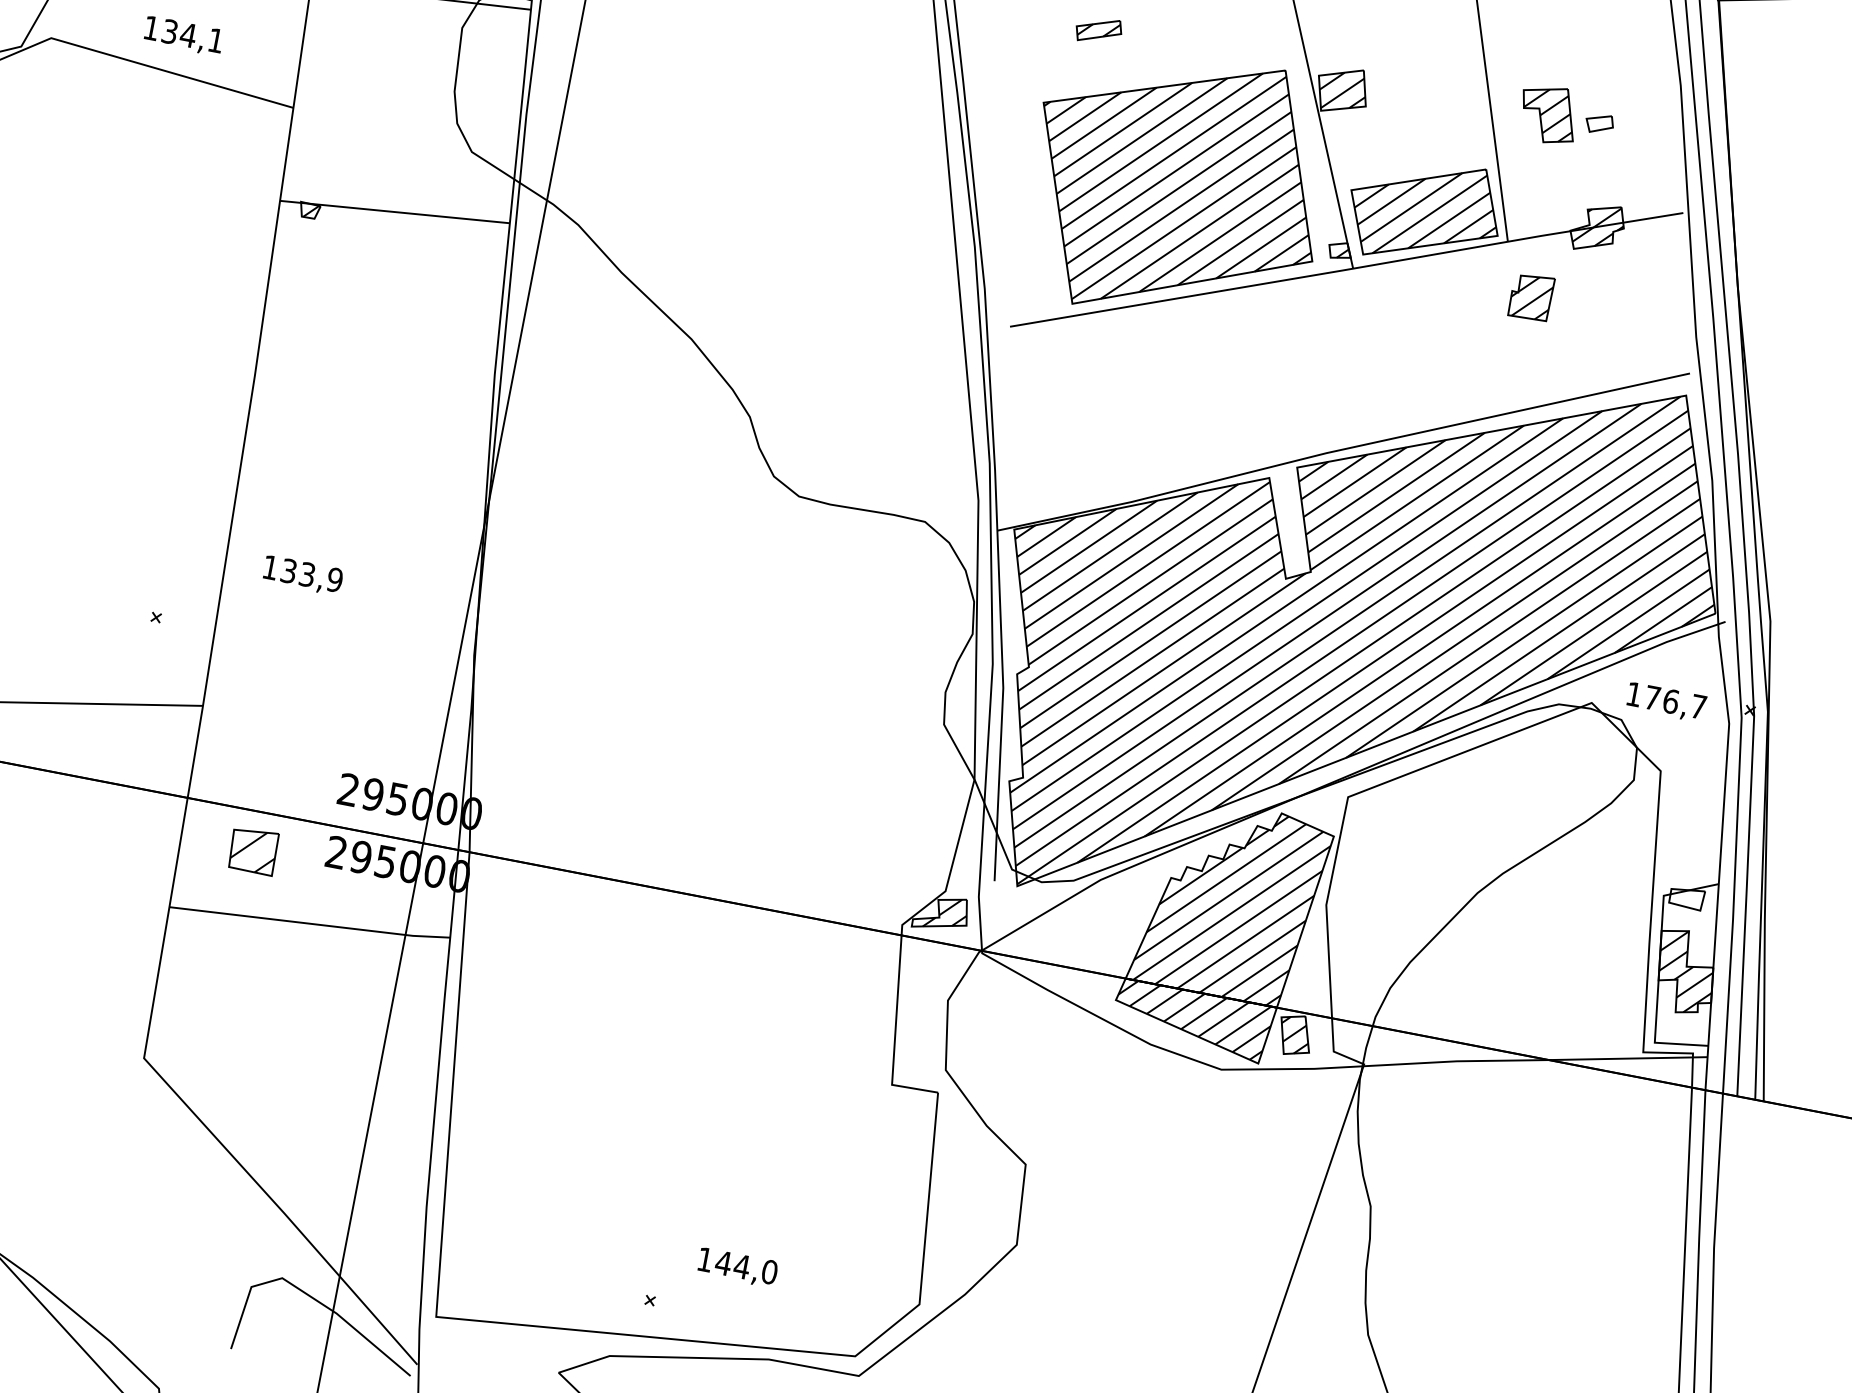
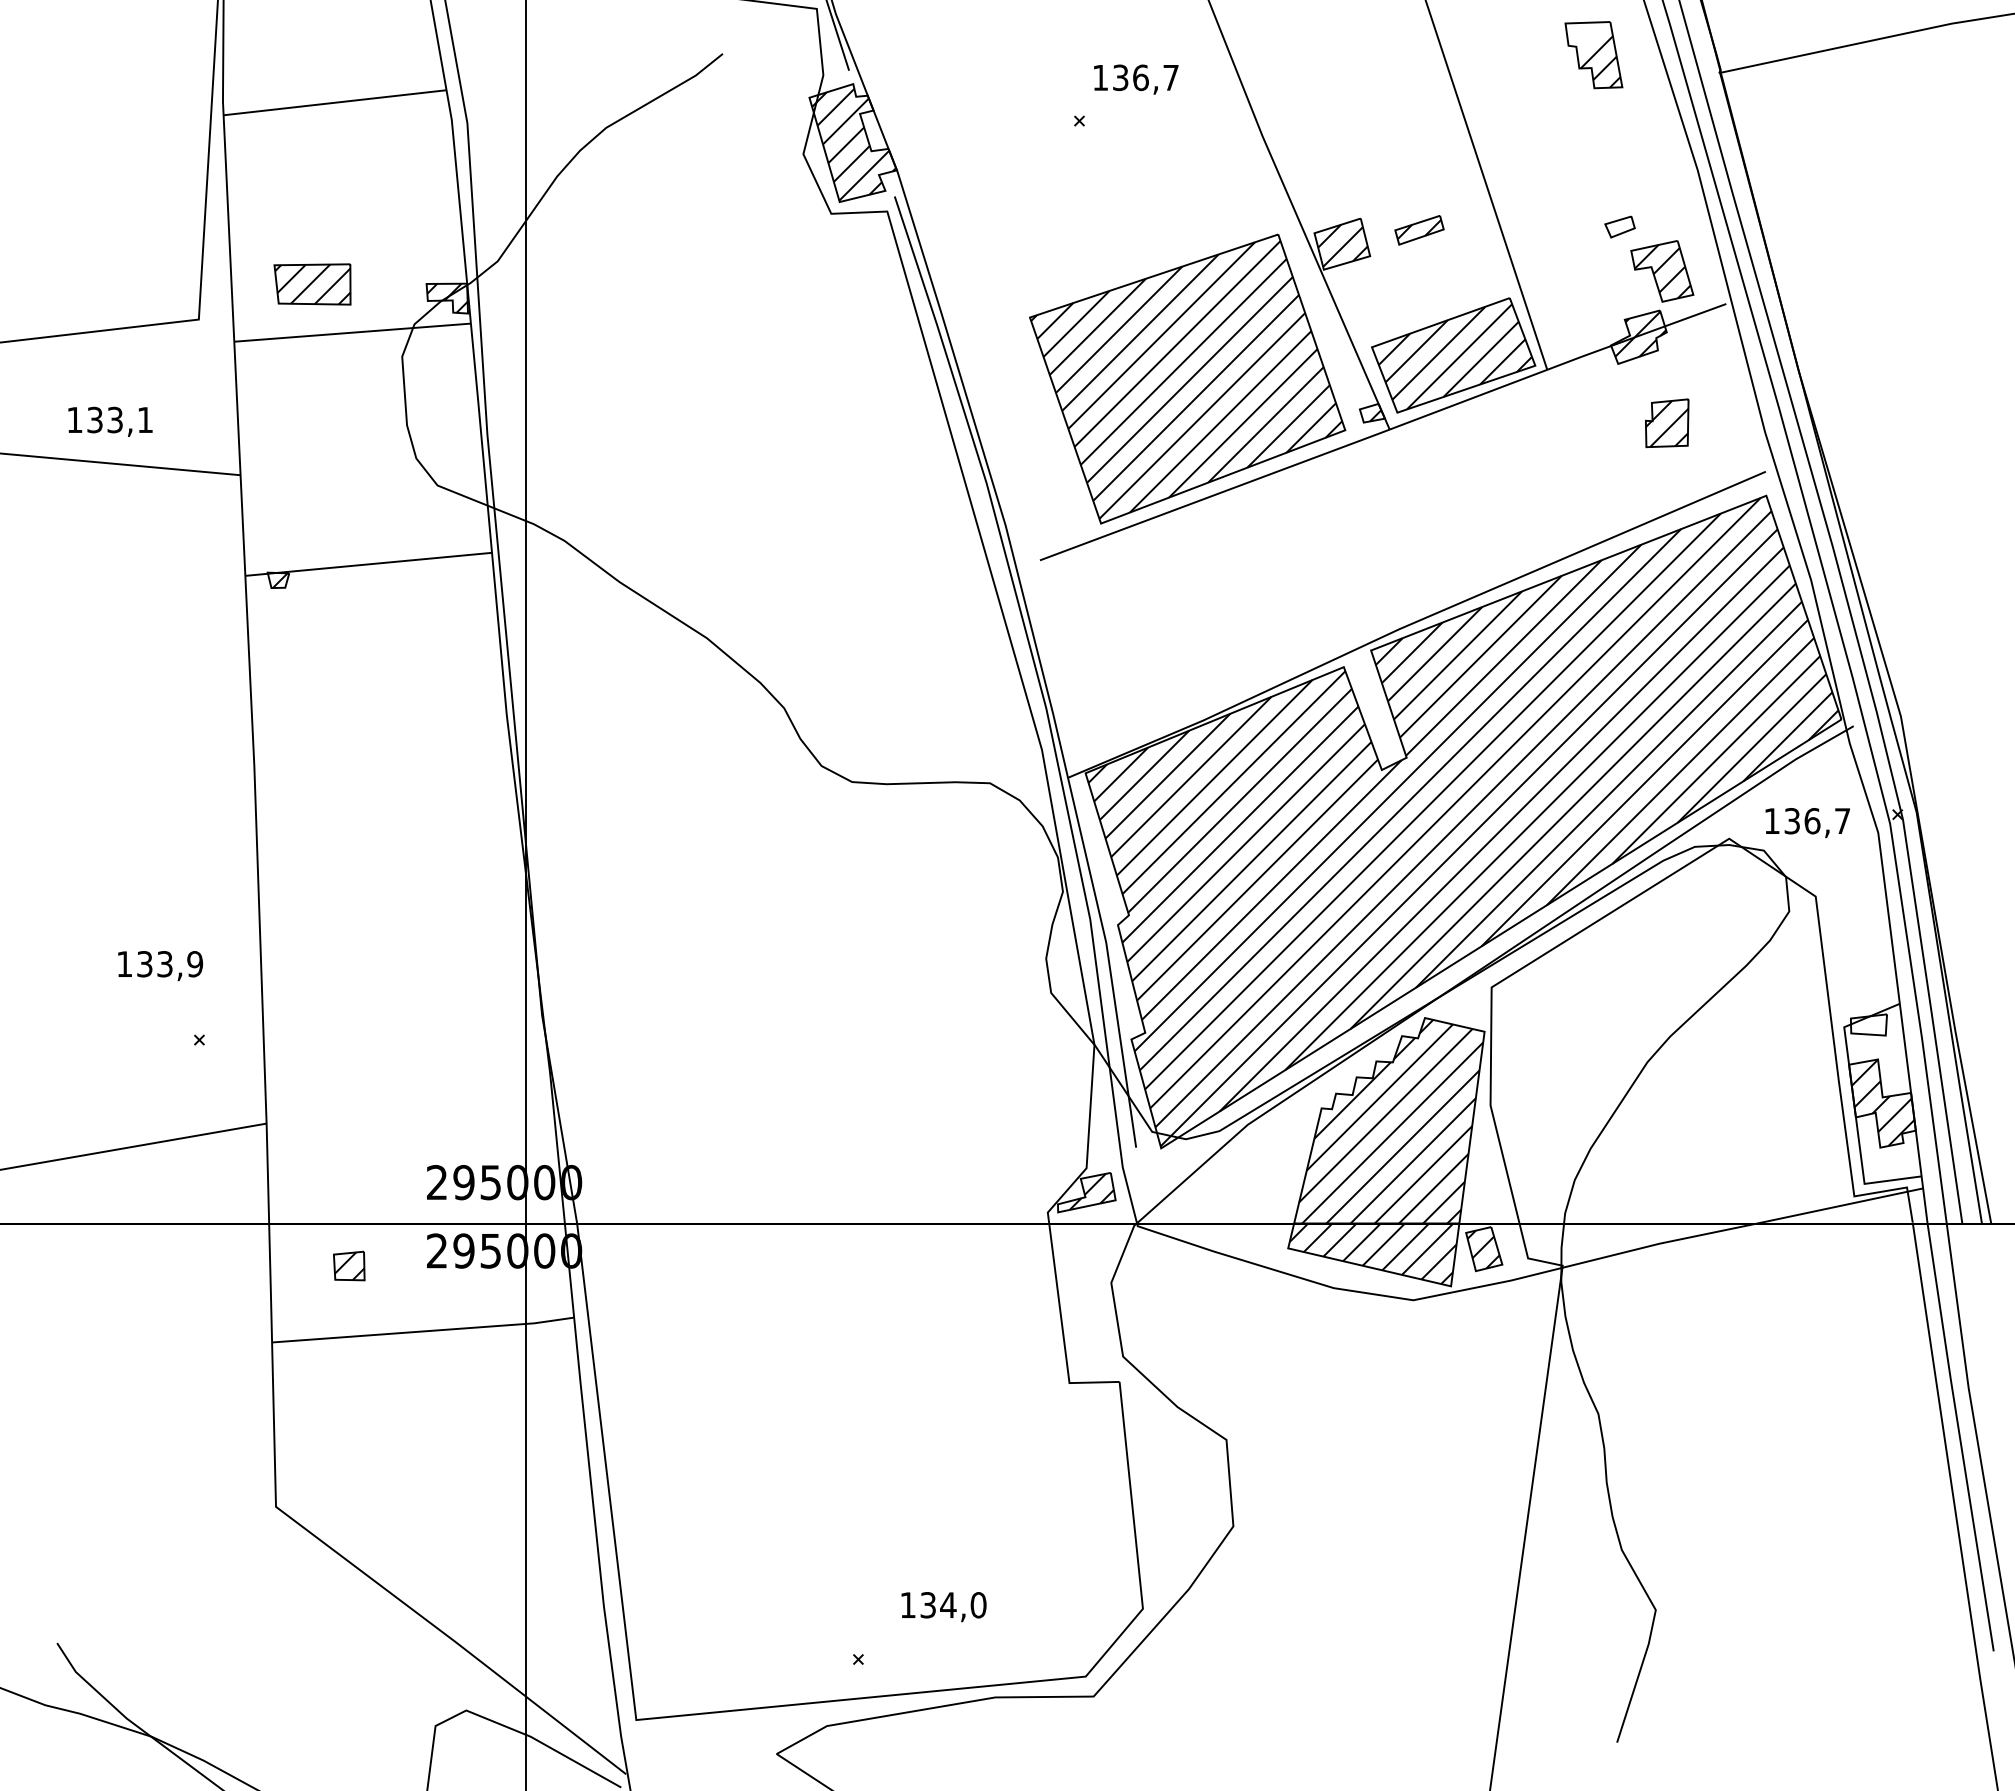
part: (1098, 30) -> (1419, 230), moved
text: (187, 34) -> (114, 419), 134,1 -> 133,1
part: (1548, 114) -> (1662, 271), moved
part: (1531, 297) -> (1667, 423), moved
text: (302, 576) -> (160, 966), moved
text: (1651, 698) -> (1791, 821), 176,7 -> 136,7
part: (253, 850) -> (349, 1265), size x0.62
text: (722, 1263) -> (927, 1605), 144,0 -> 134,0

